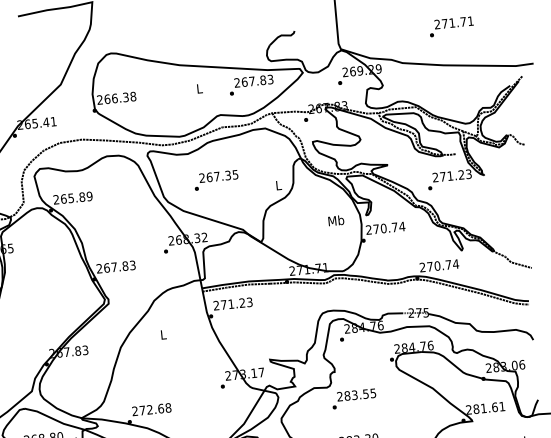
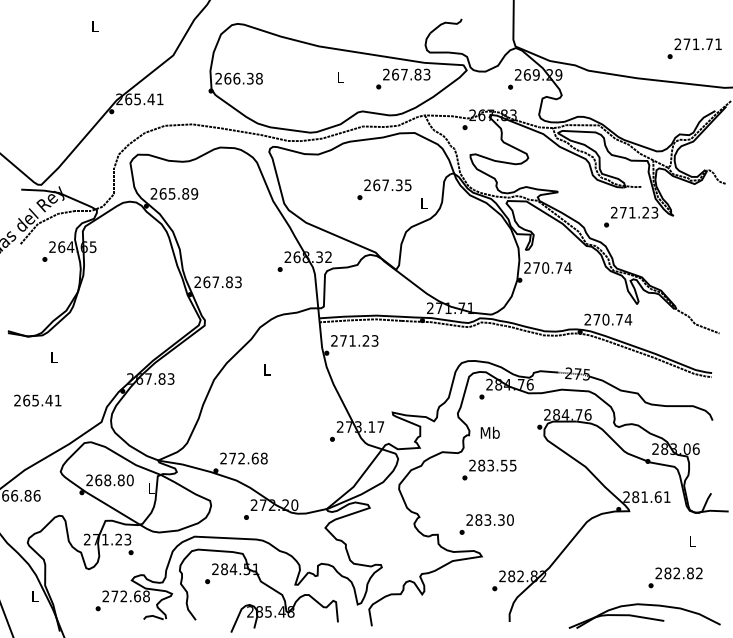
text: (451, 26) -> (694, 48), moved
text: (216, 180) -> (384, 189), moved
text: (335, 220) -> (489, 432), moved

